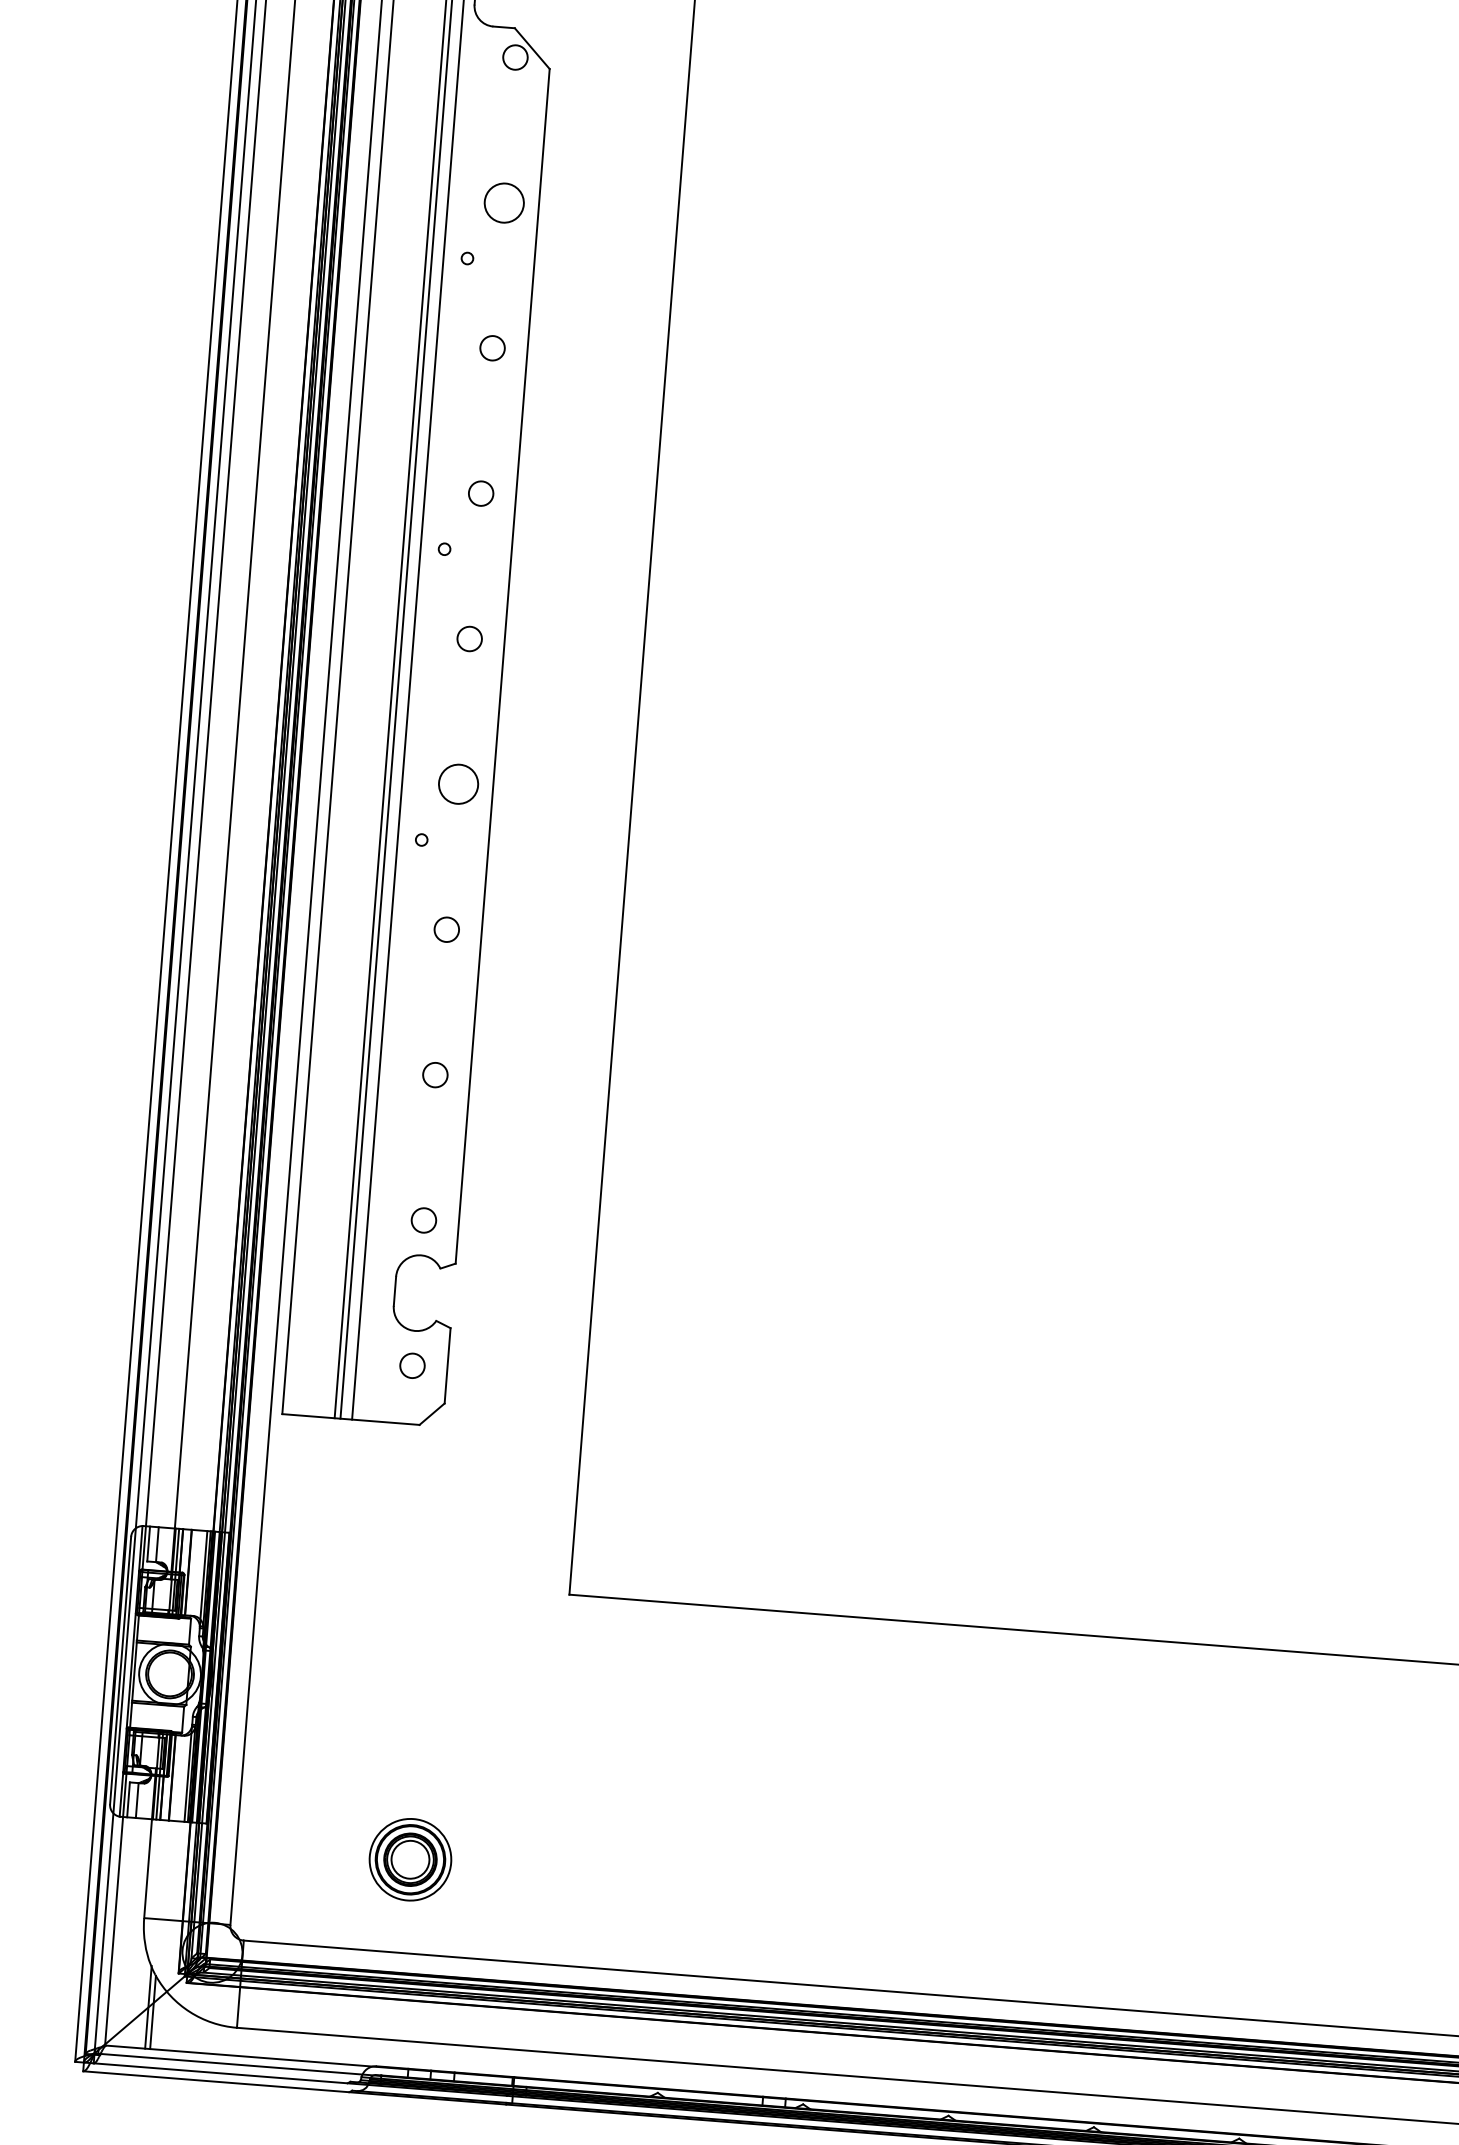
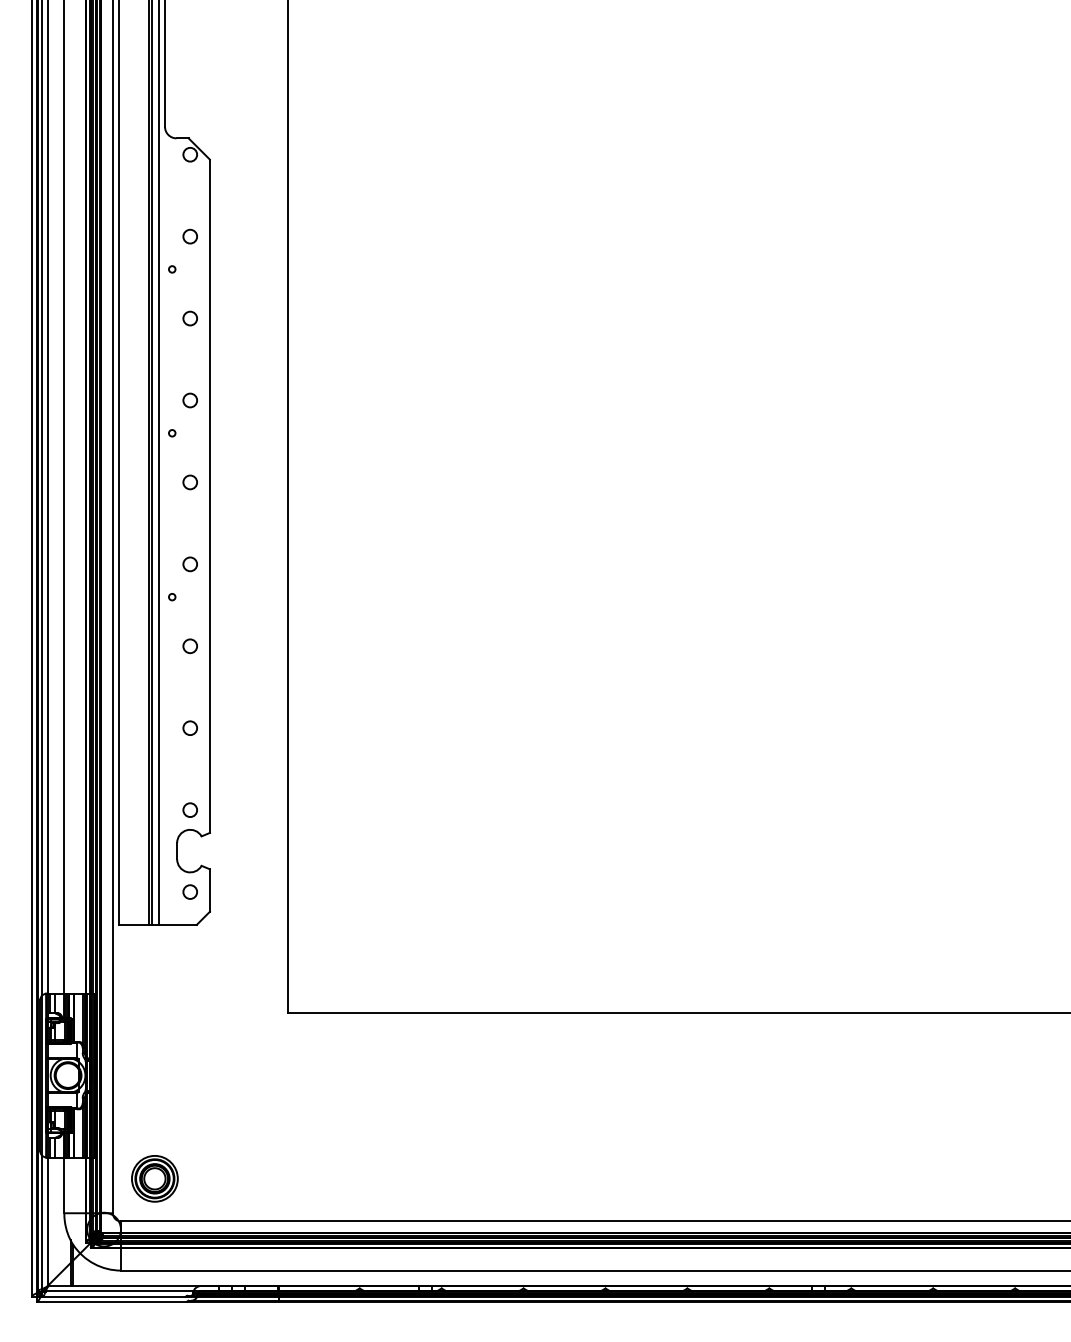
circle: (502, 202) -> (189, 236), size x0.62
circle: (456, 784) -> (189, 564), size x0.62
part: (409, 1859) -> (154, 1178), moved

